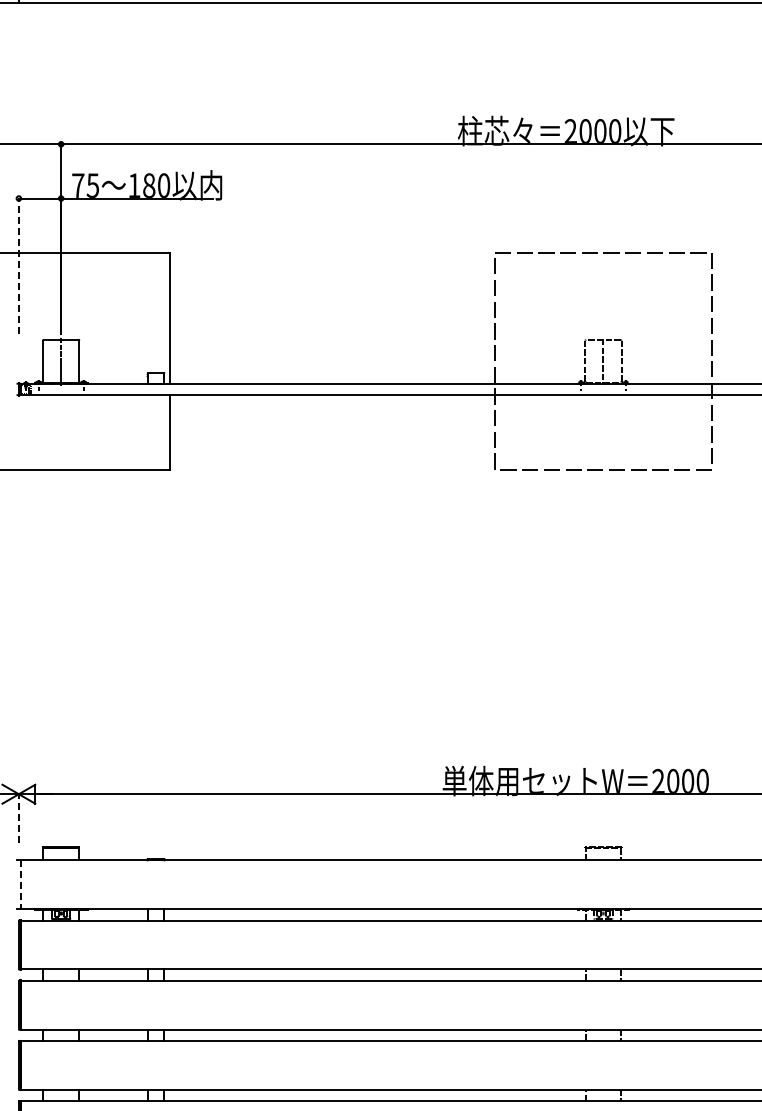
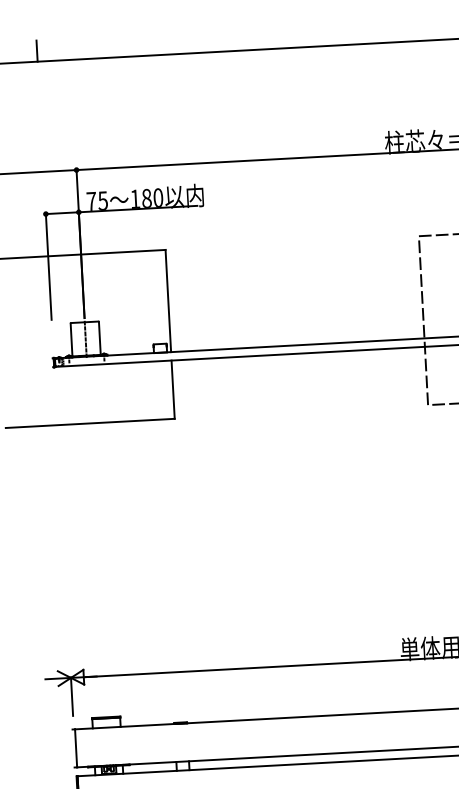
line: (18, 265) -> (48, 266), dashed -> solid
line: (18, 818) -> (71, 696), dashed -> solid
line: (20, 885) -> (76, 748), dashed -> solid

